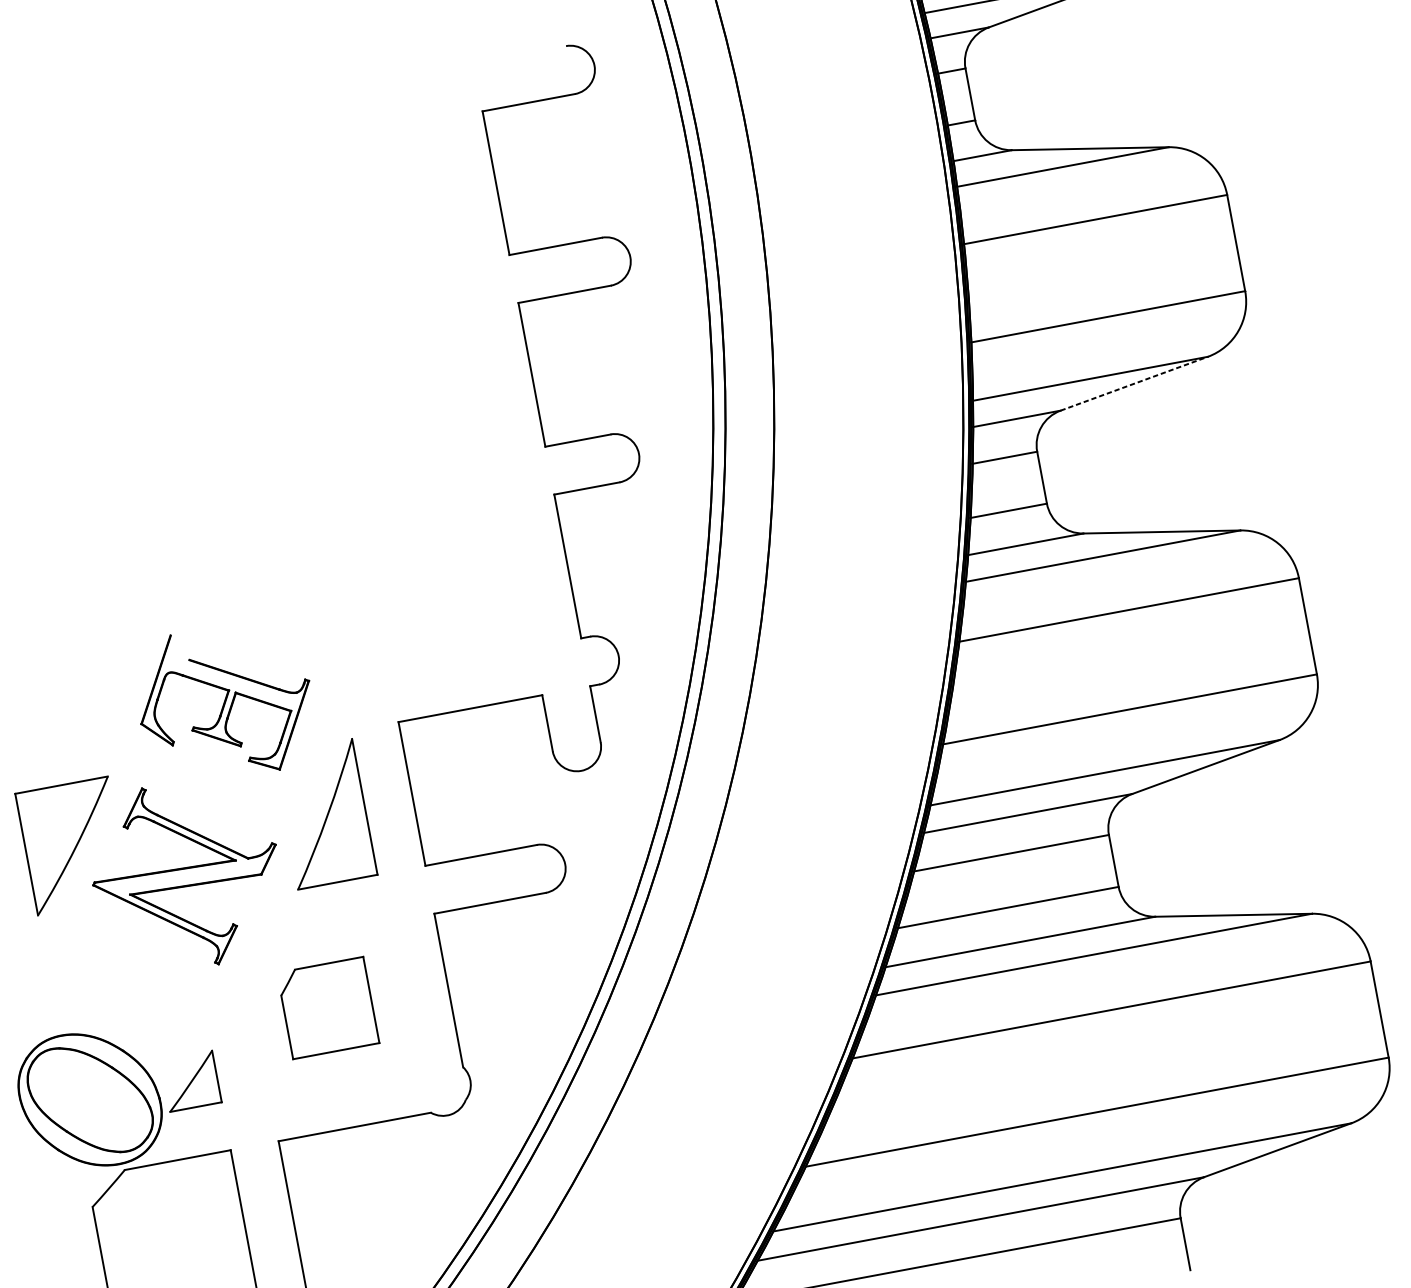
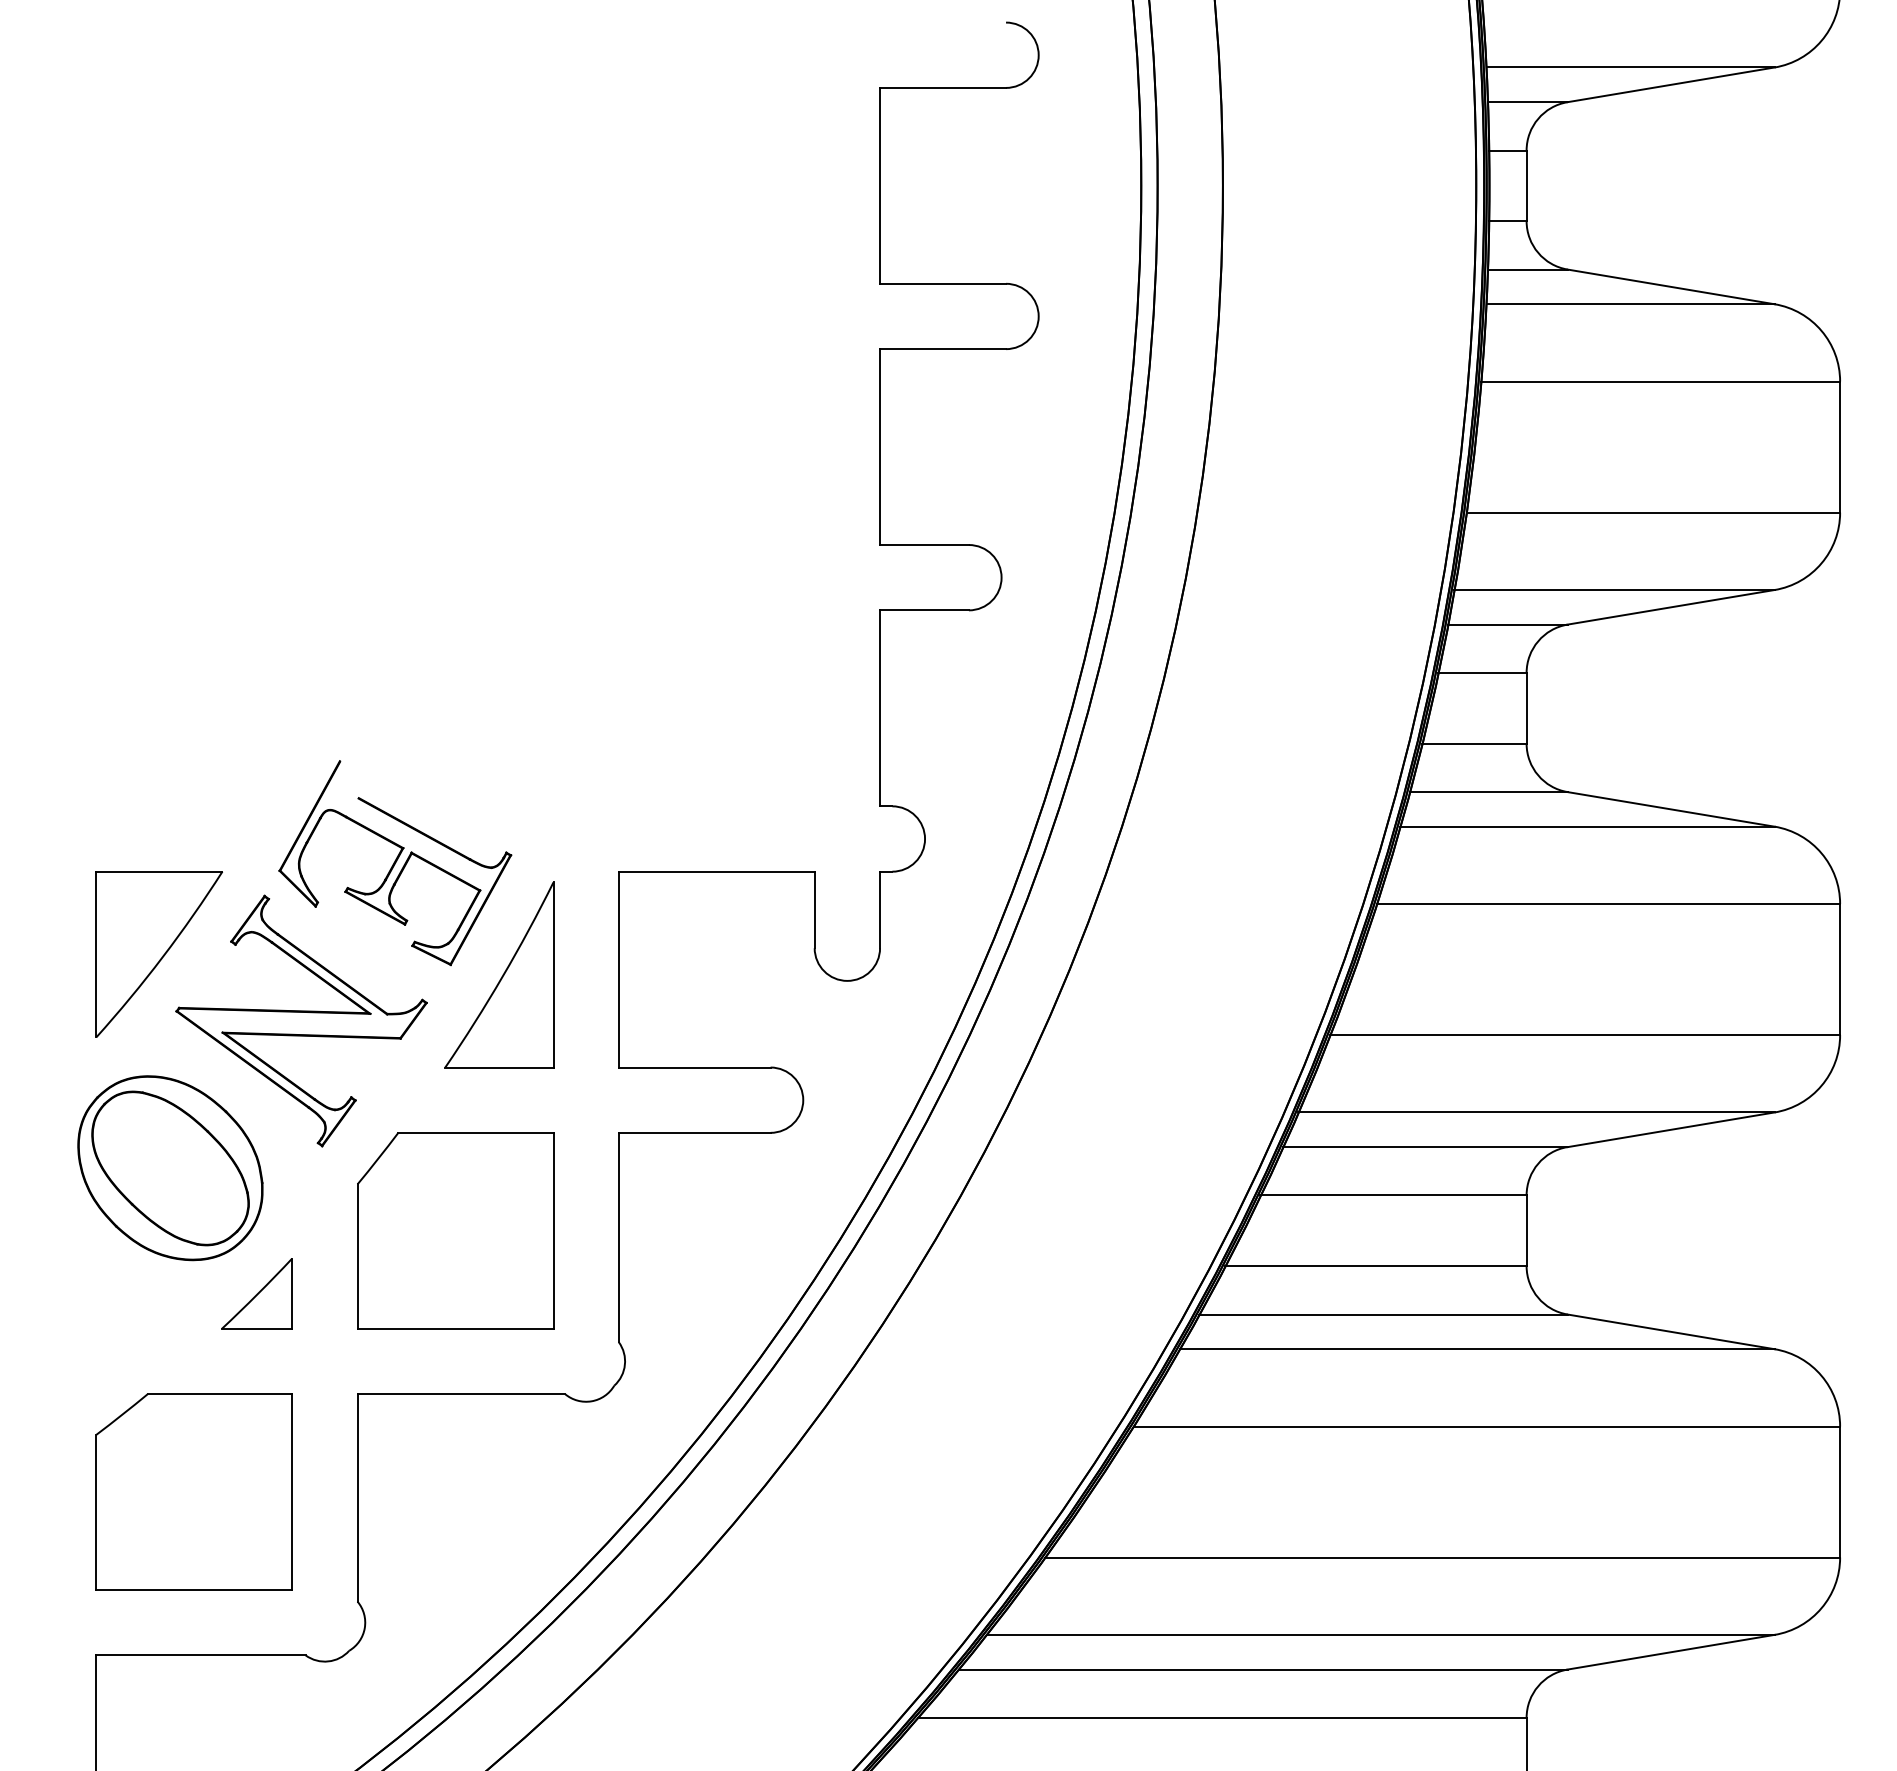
line: (1134, 383) -> (1671, 607), dashed -> solid
part: (225, 702) -> (395, 863), moved
part: (328, 1007) -> (455, 1230), size x1.67
part: (90, 1100) -> (170, 1168), moved

